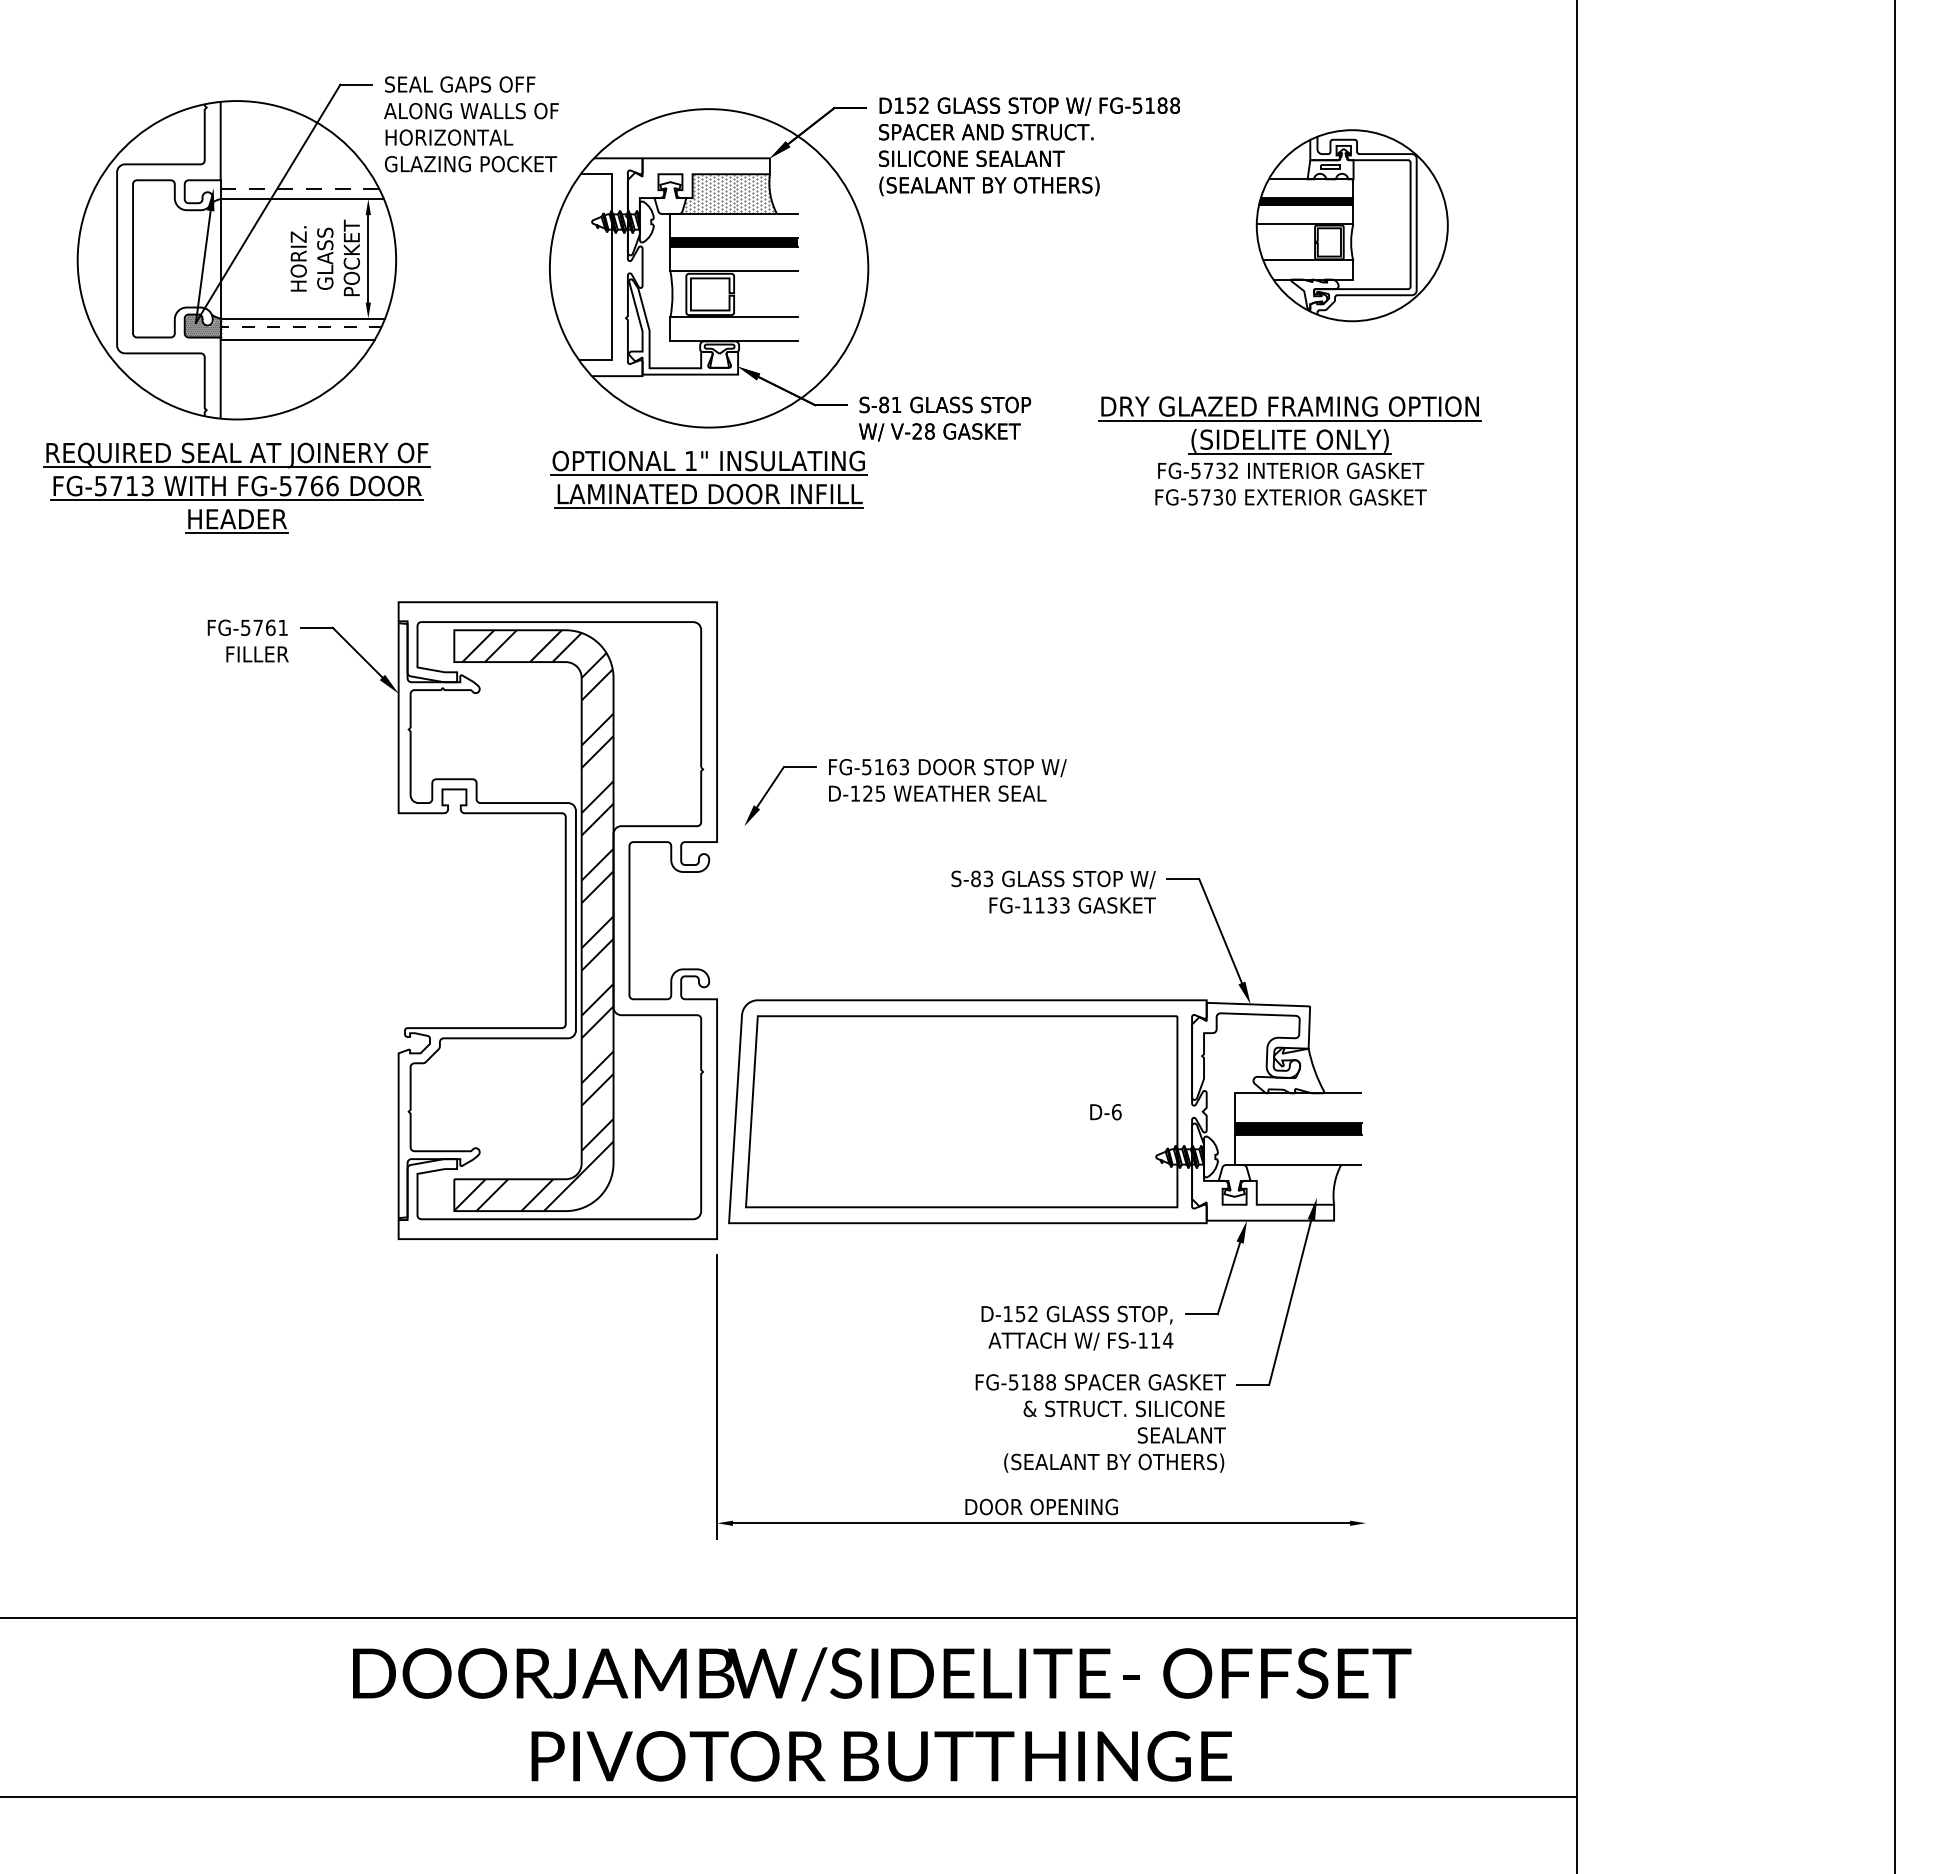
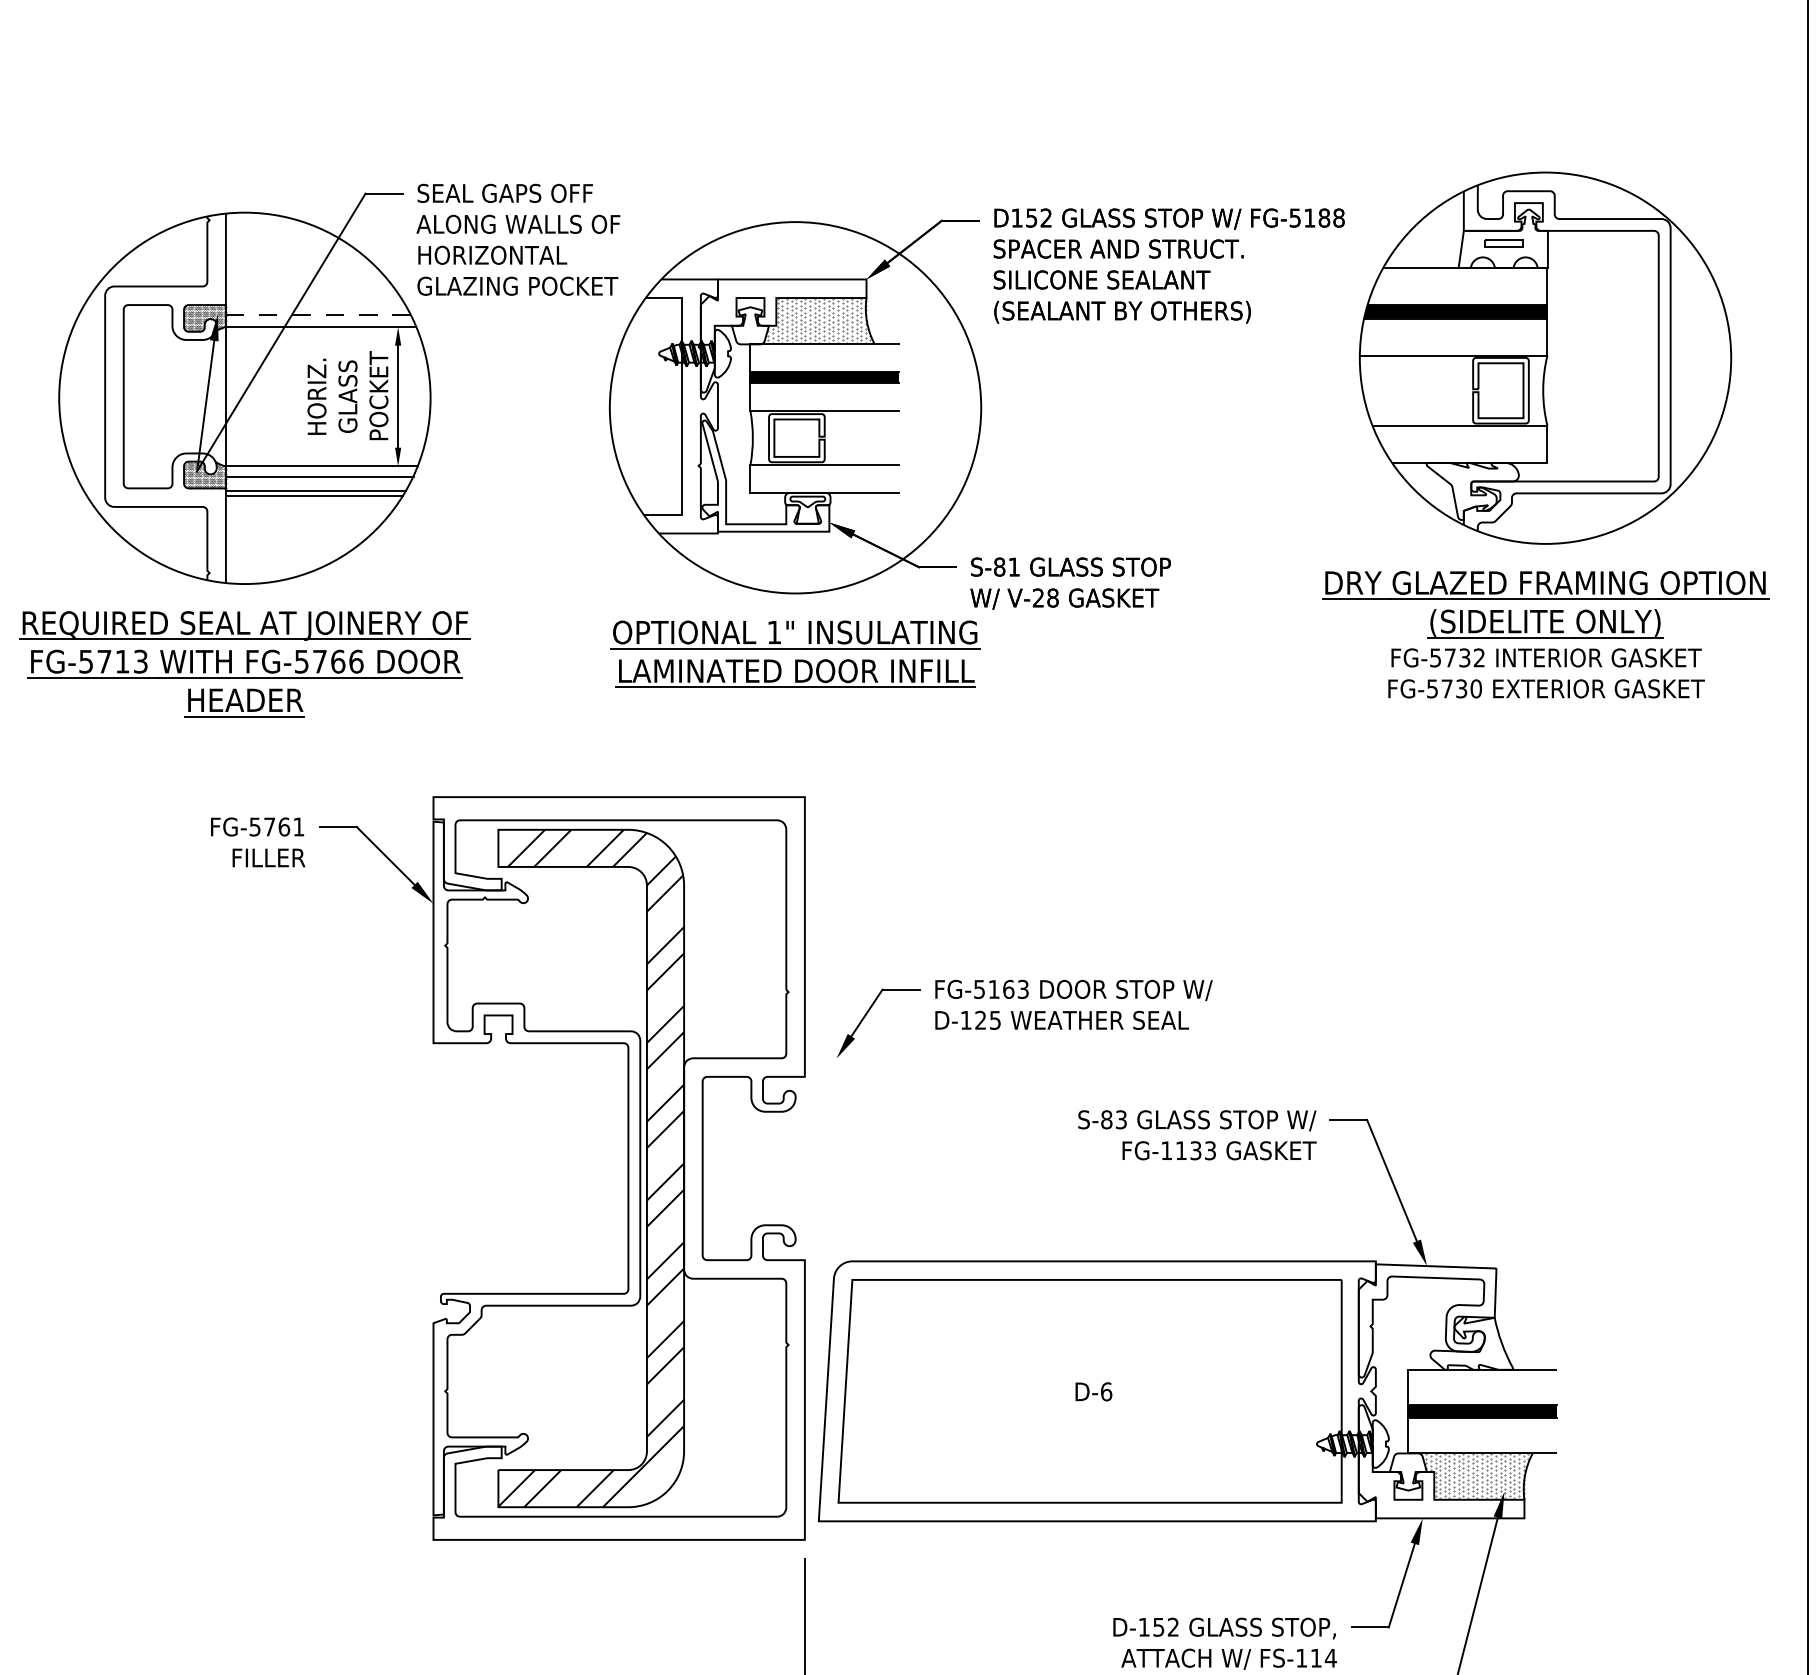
hatch: (202, 191) -> (204, 318), added
part: (1352, 225) -> (1545, 357), size x1.67
line: (301, 327) -> (320, 476), dashed -> solid
line: (296, 343) -> (314, 495), added
part: (1289, 450) -> (1544, 634), moved
text: (1105, 1112) -> (1093, 1392), moved
hatch: (1293, 1184) -> (1477, 1476), added

